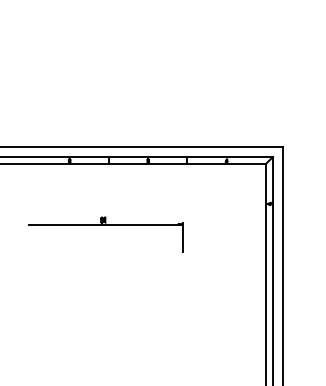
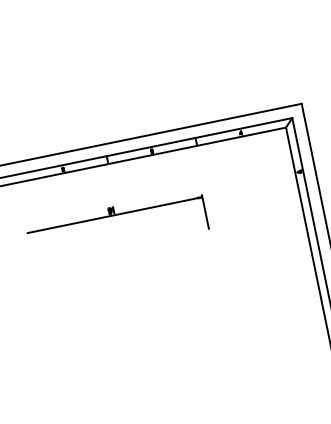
part: (105, 225) -> (115, 216), moved

